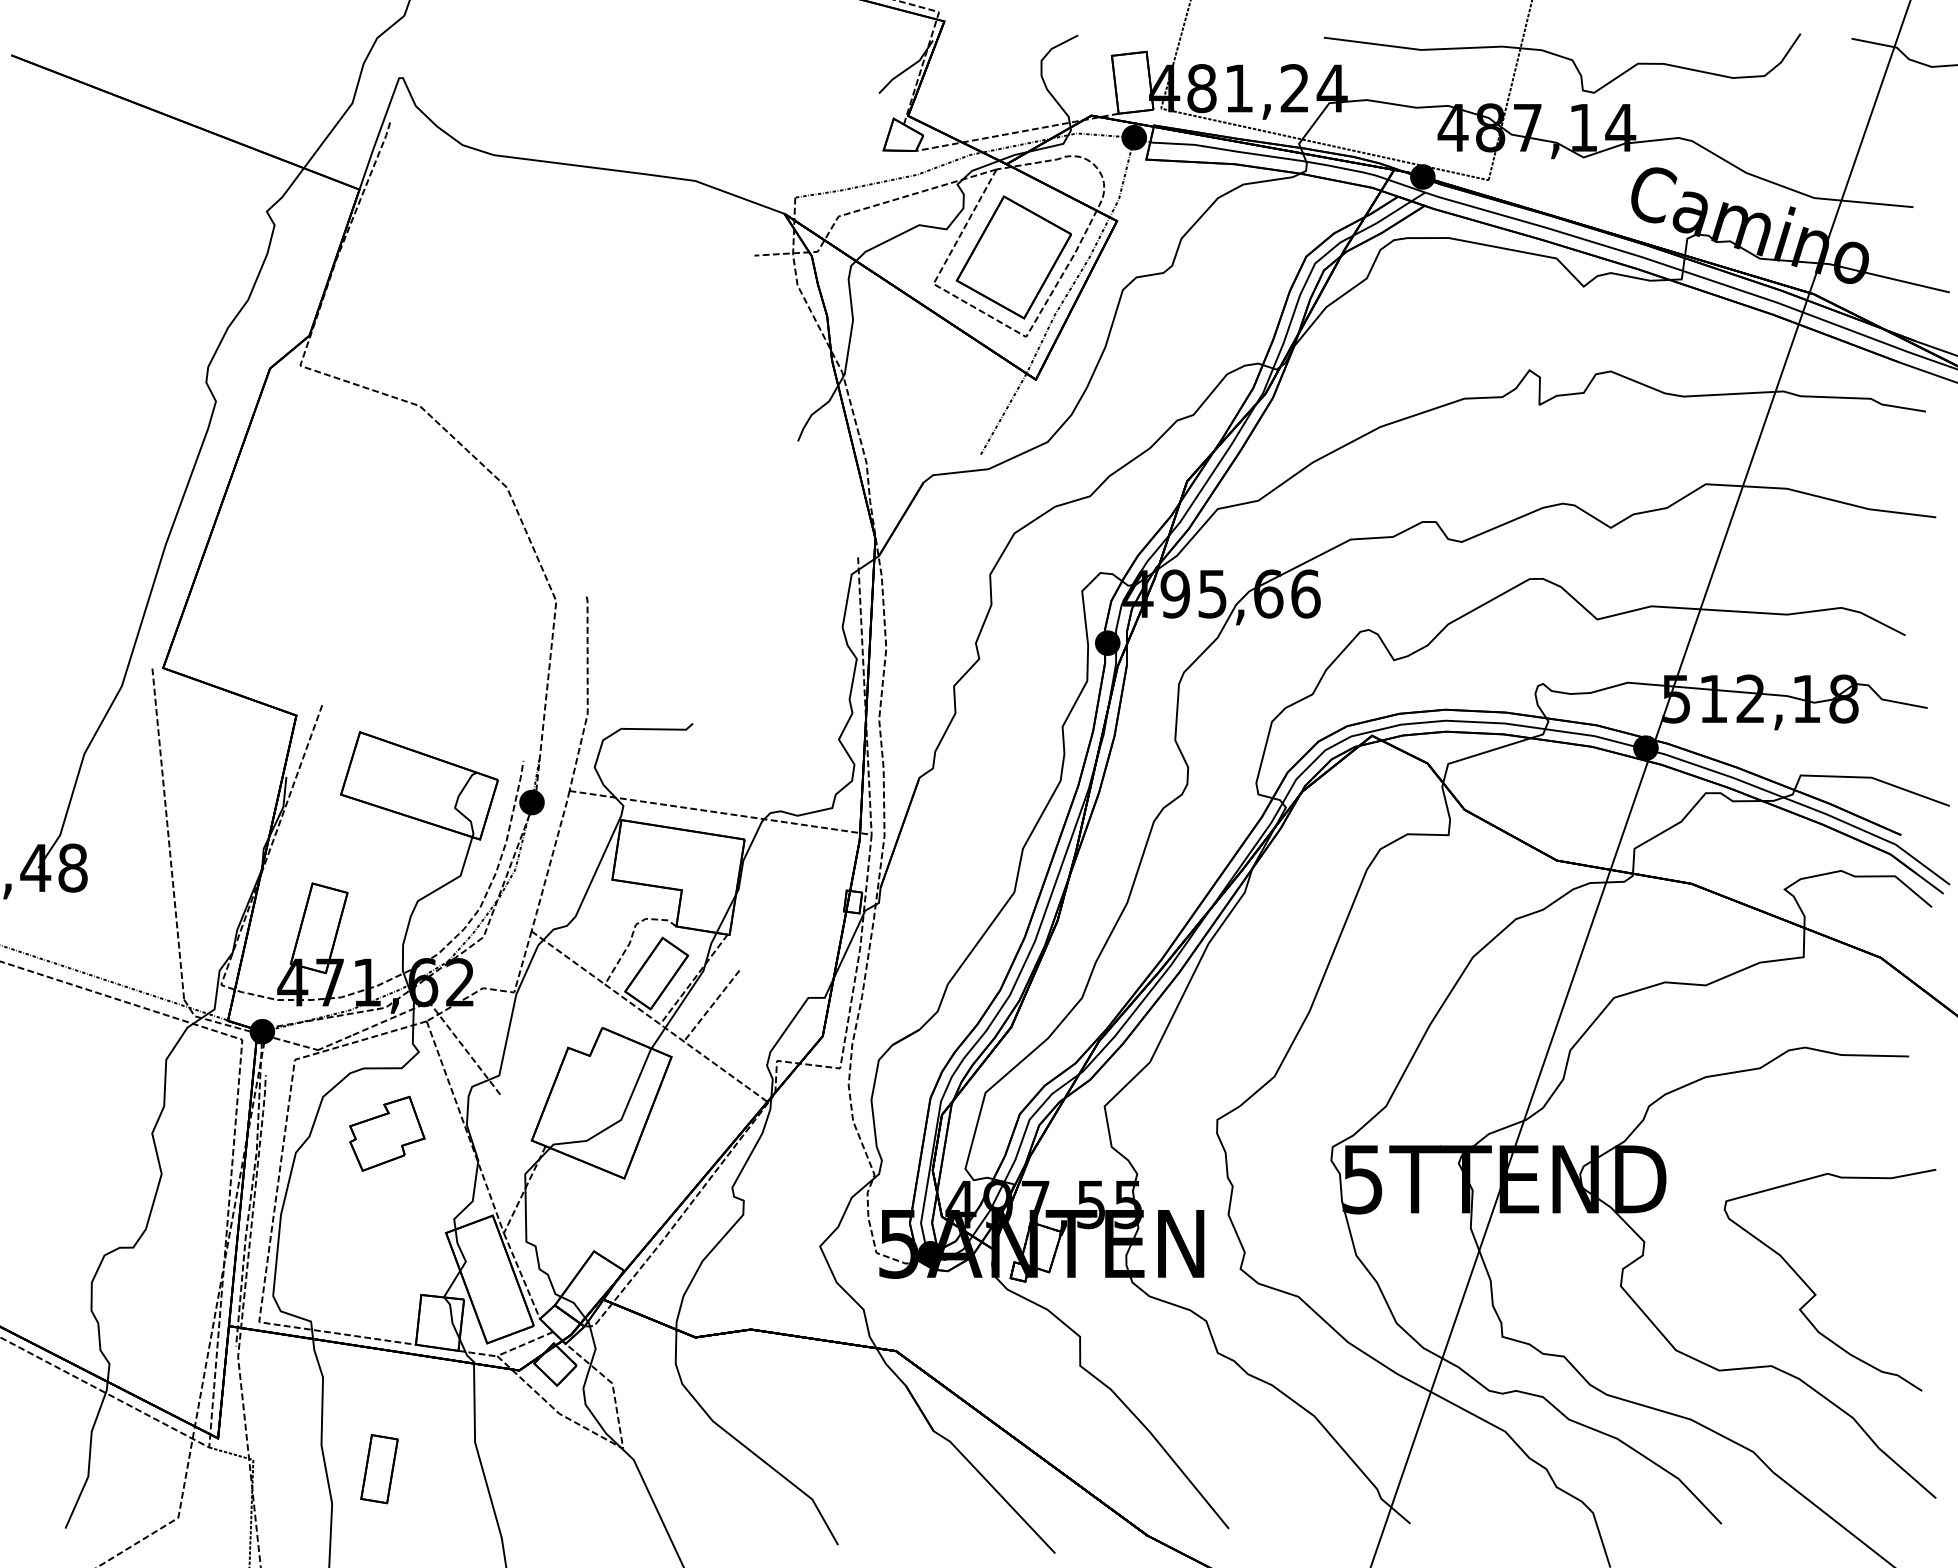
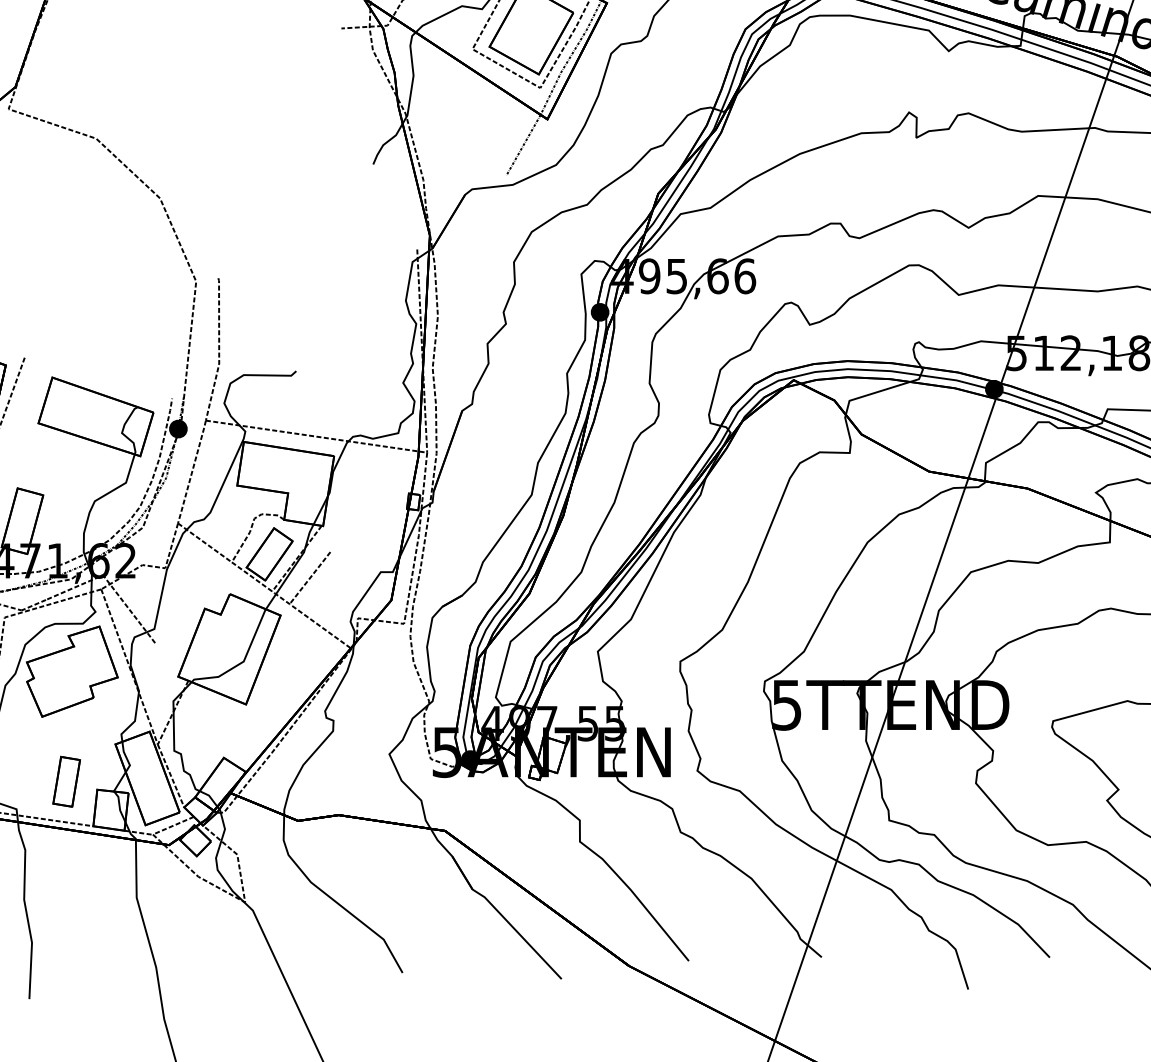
part: (387, 1133) -> (72, 671), size x1.67
part: (379, 1469) -> (66, 782), moved

